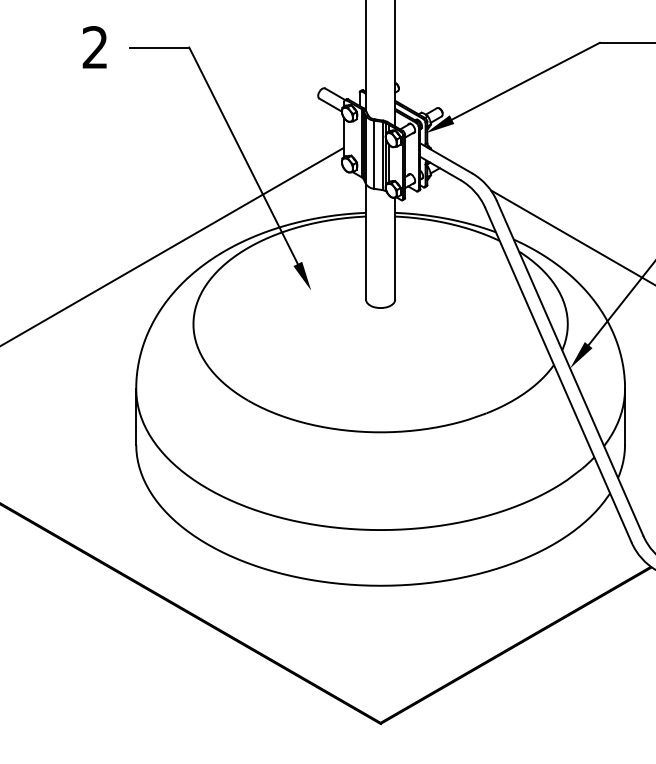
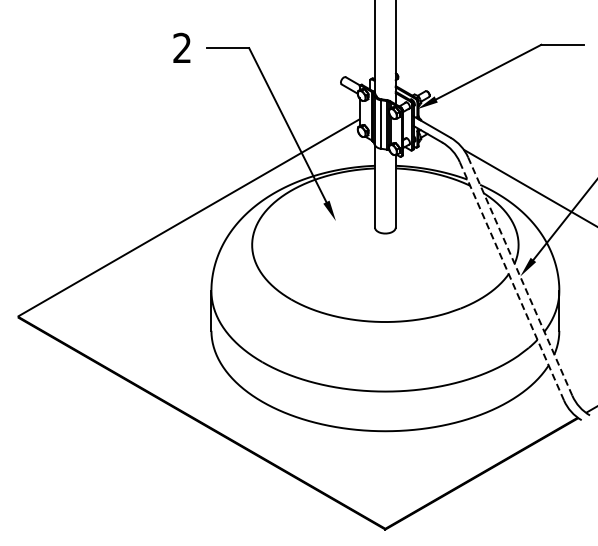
line: (570, 369) -> (520, 277), solid -> dashed
line: (557, 374) -> (511, 280), solid -> dashed

